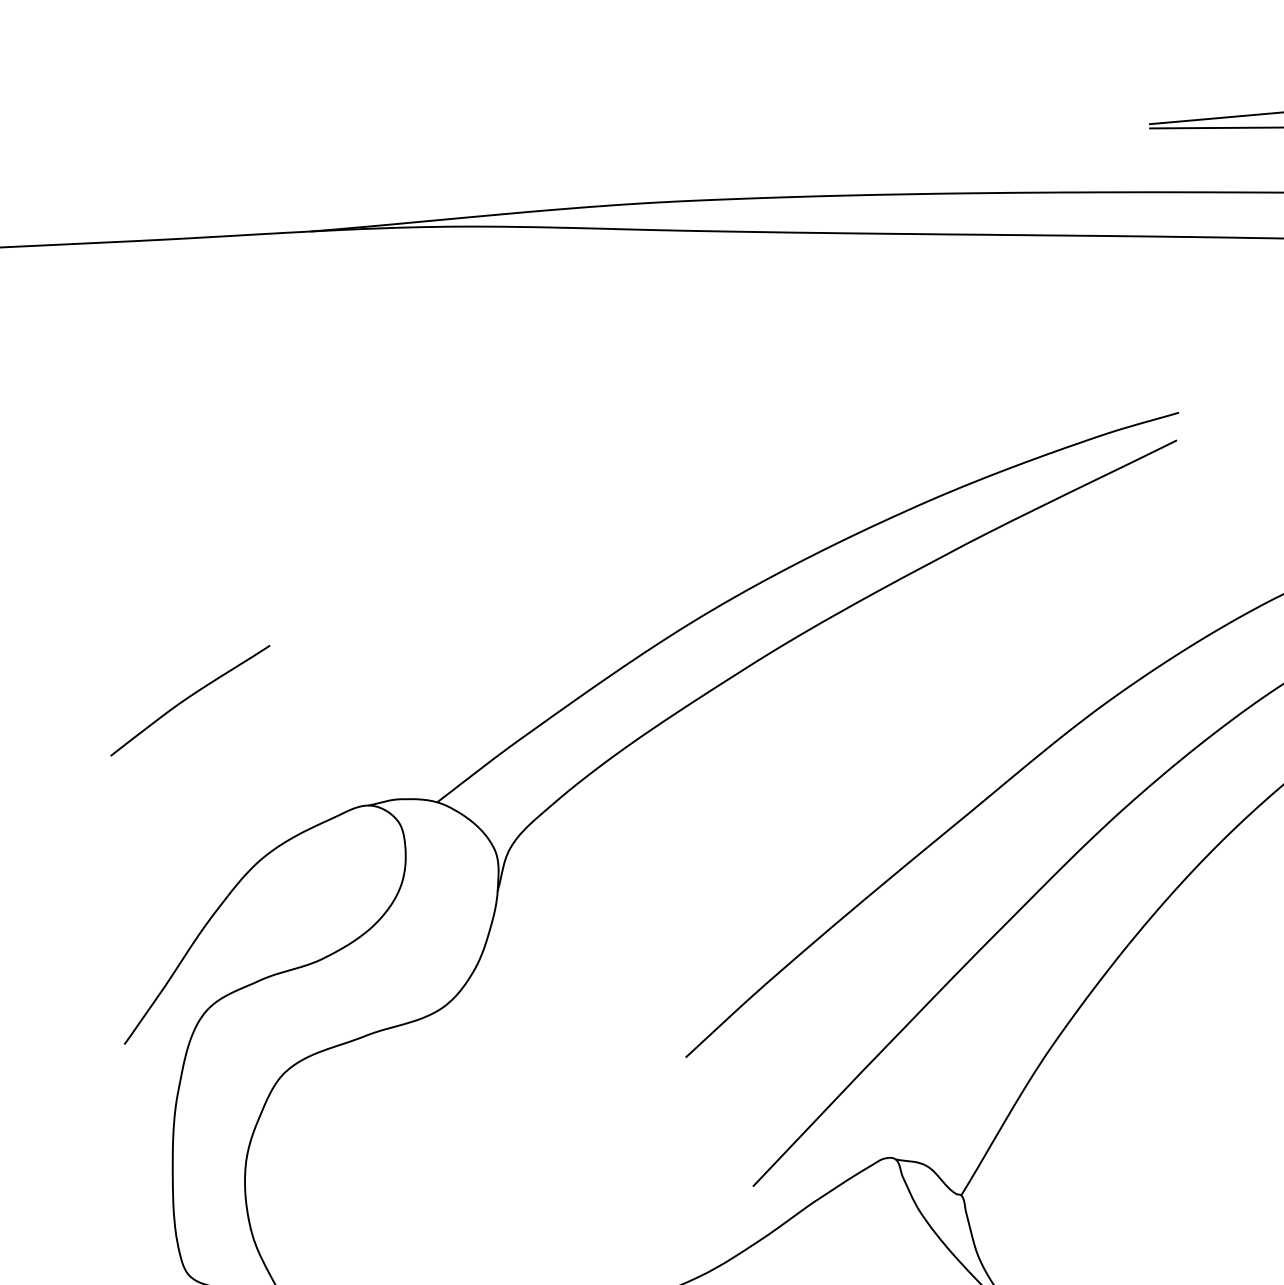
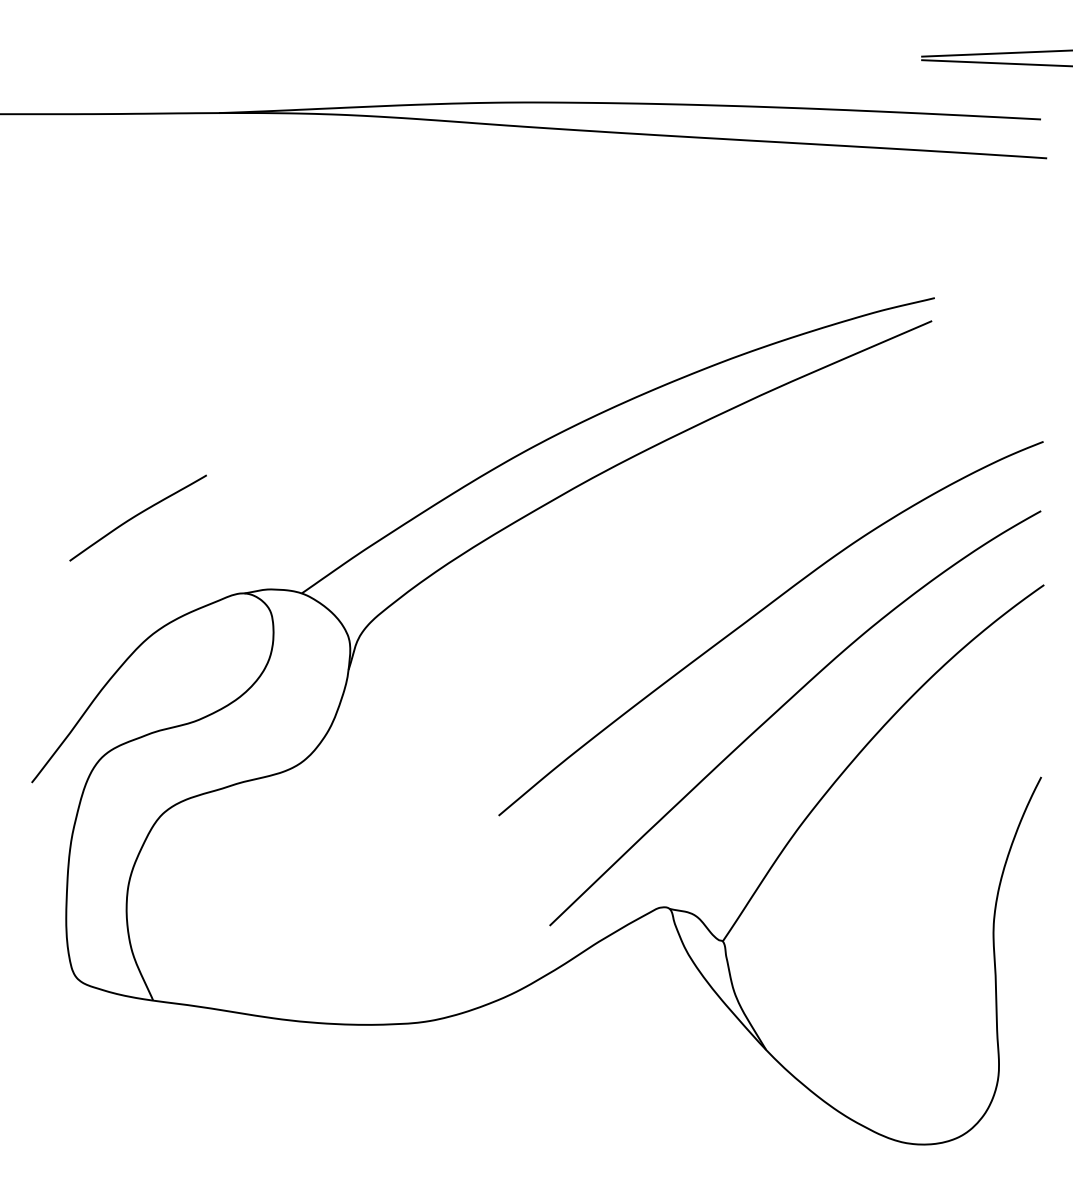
curve: (188, 698) -> (136, 516), moved

